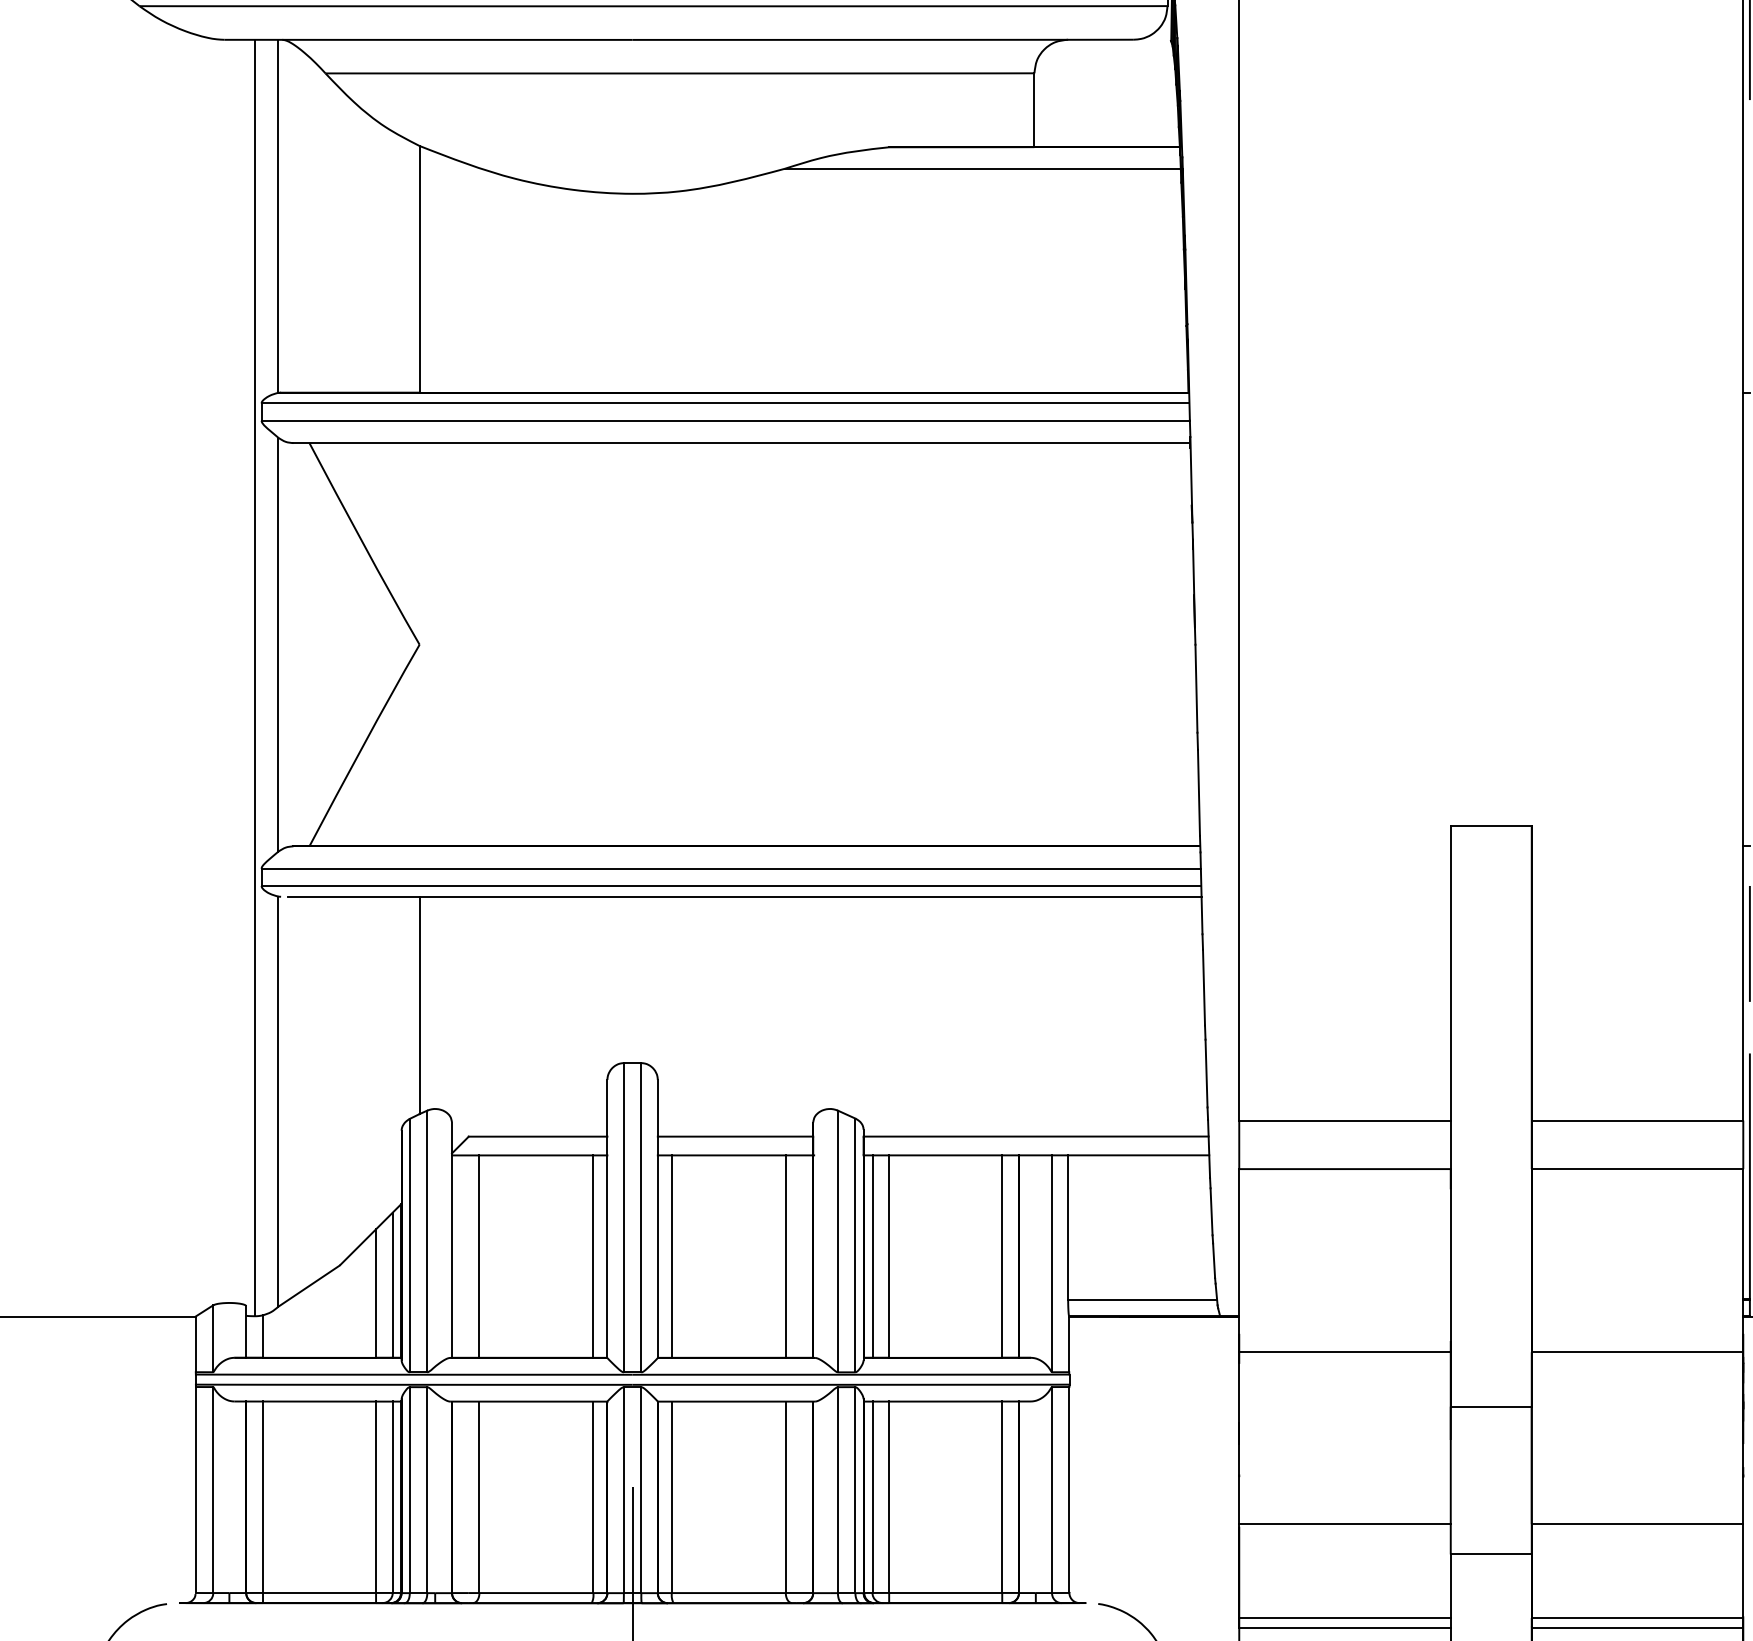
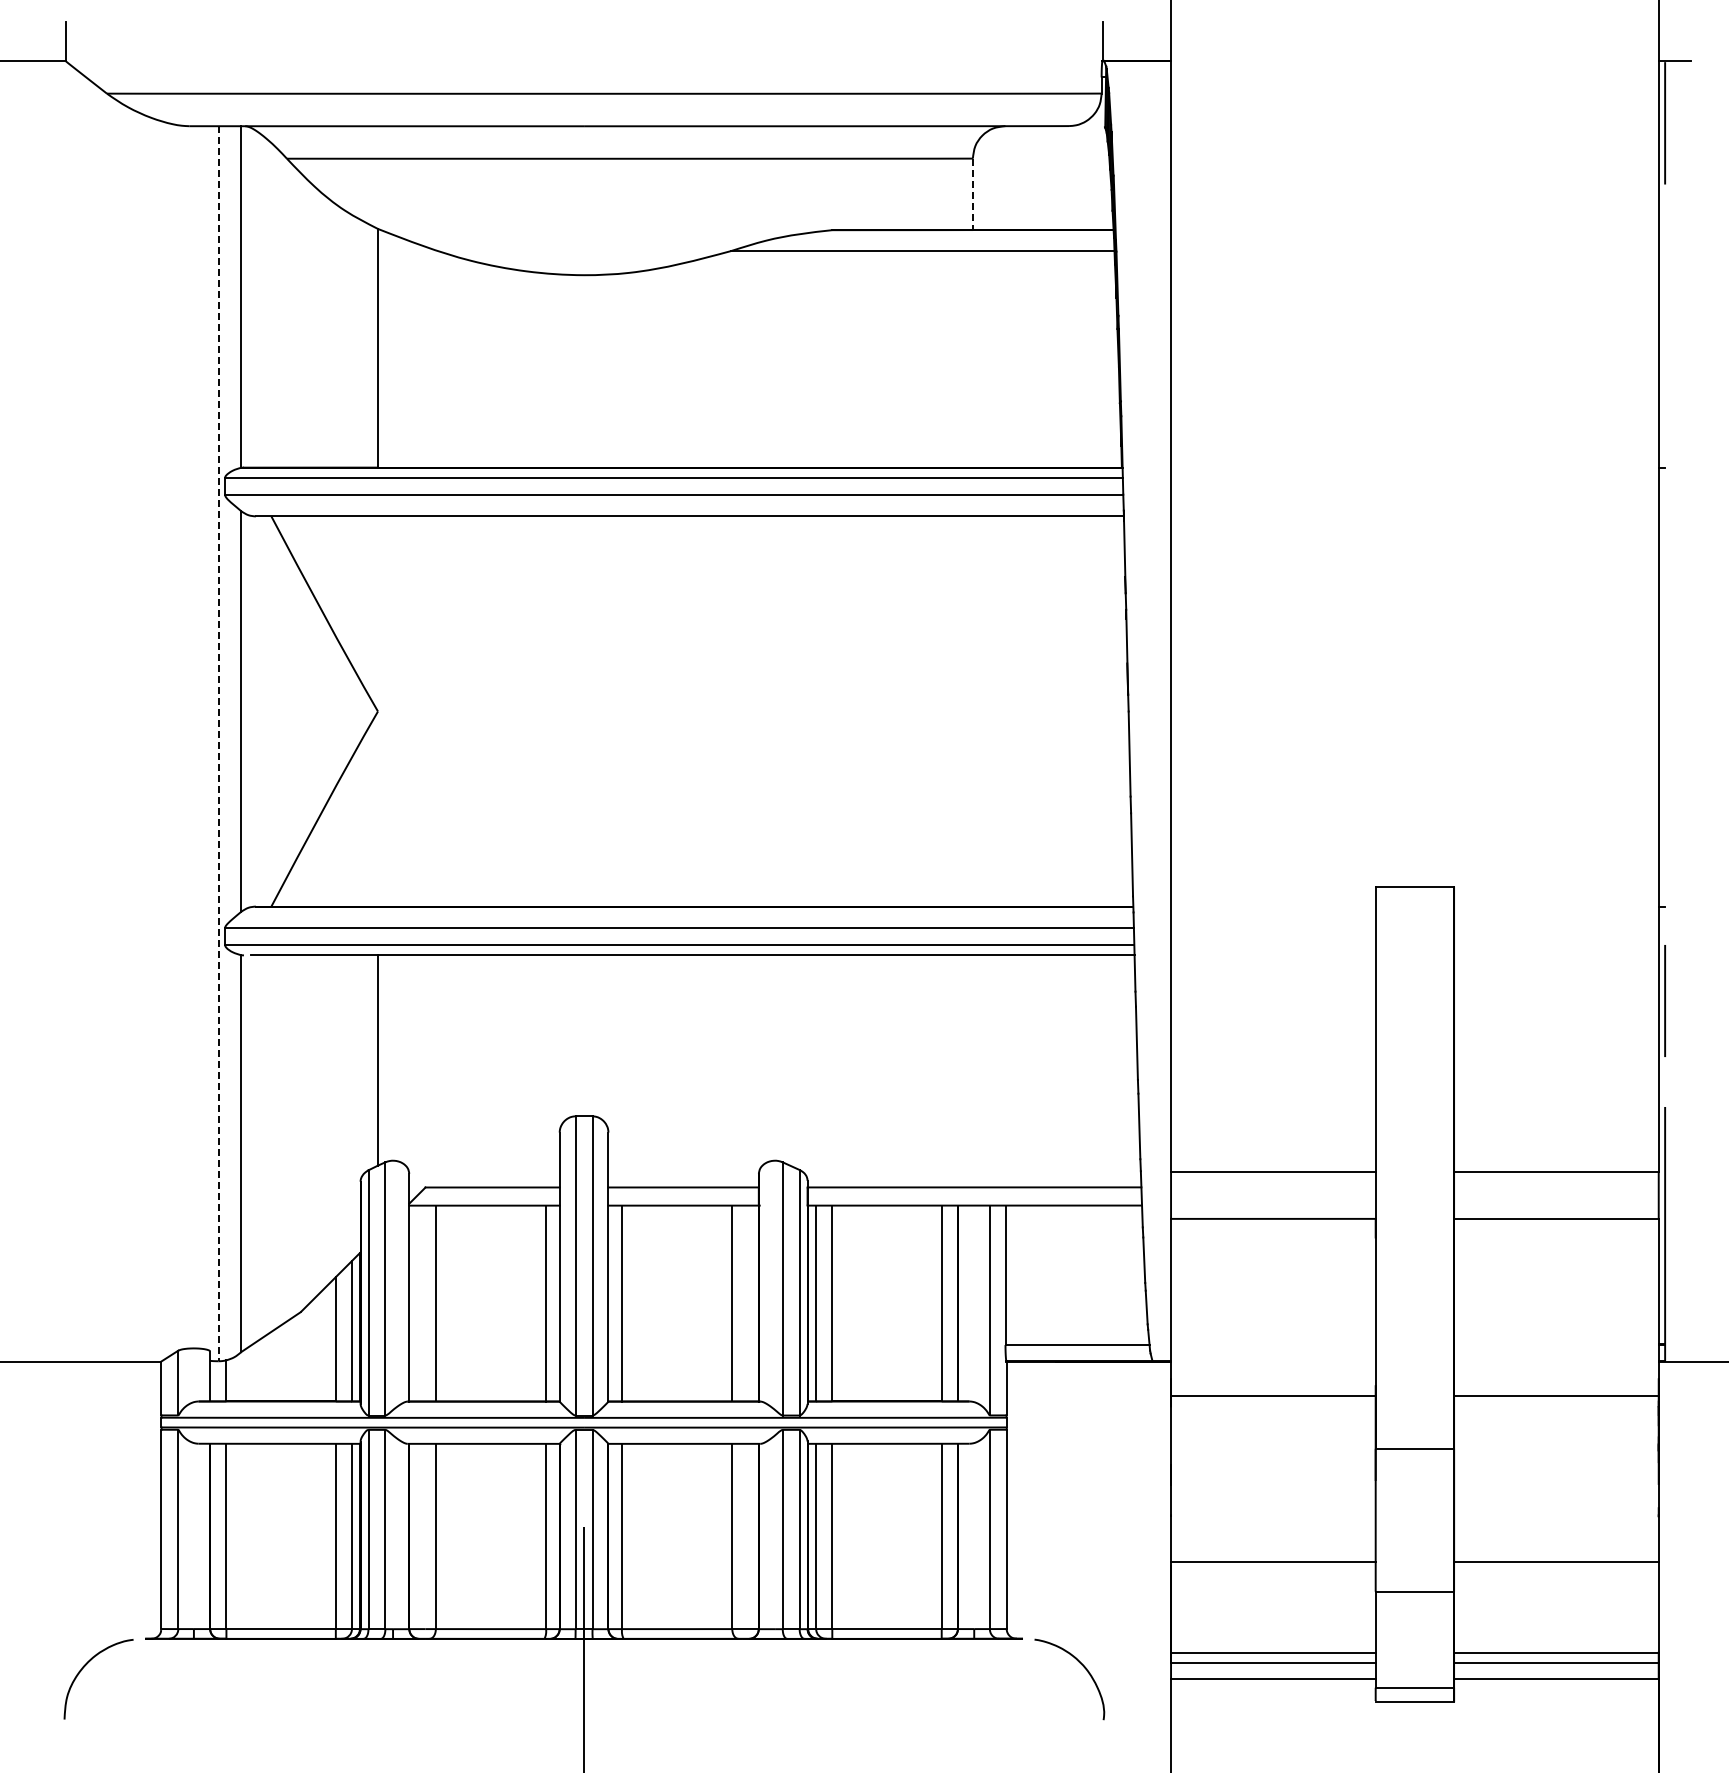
line: (1034, 110) -> (972, 194), solid -> dashed
line: (254, 677) -> (218, 743), solid -> dashed

